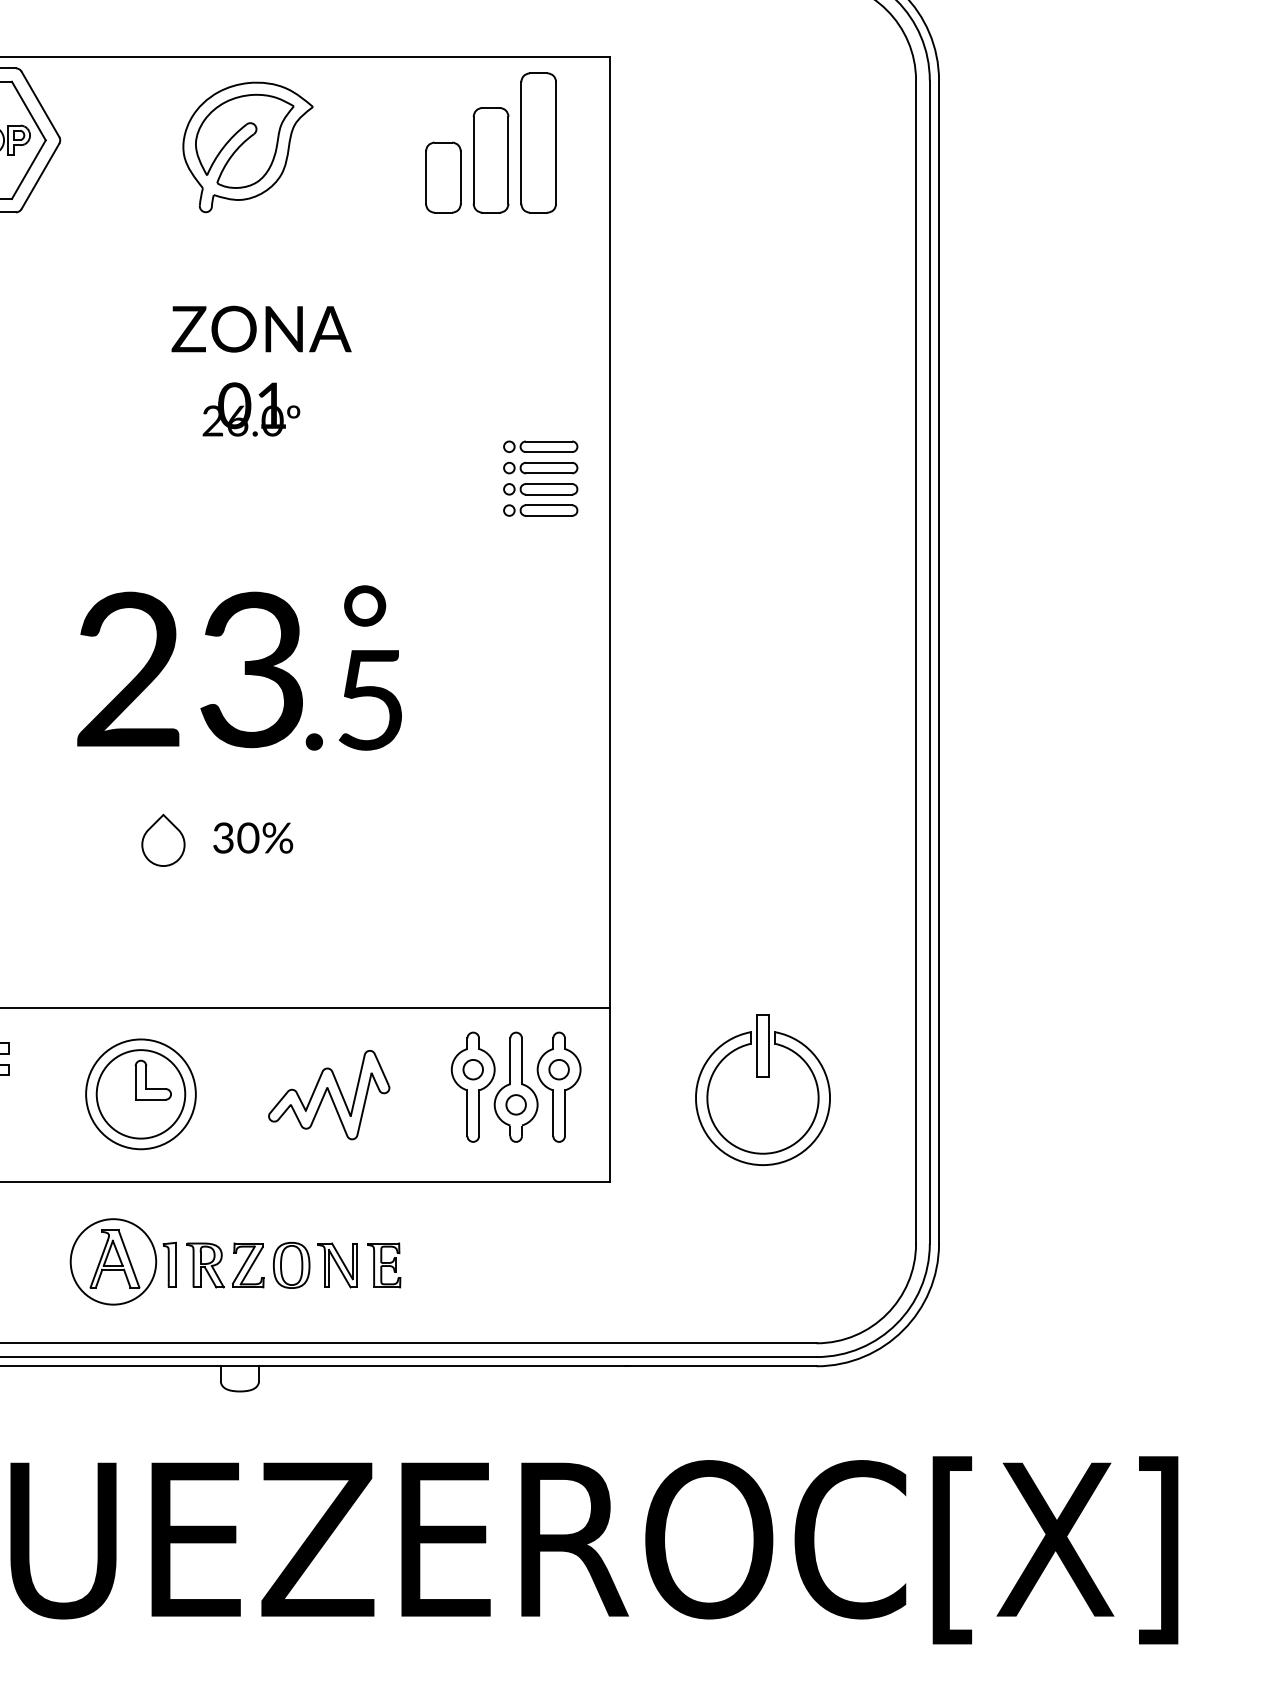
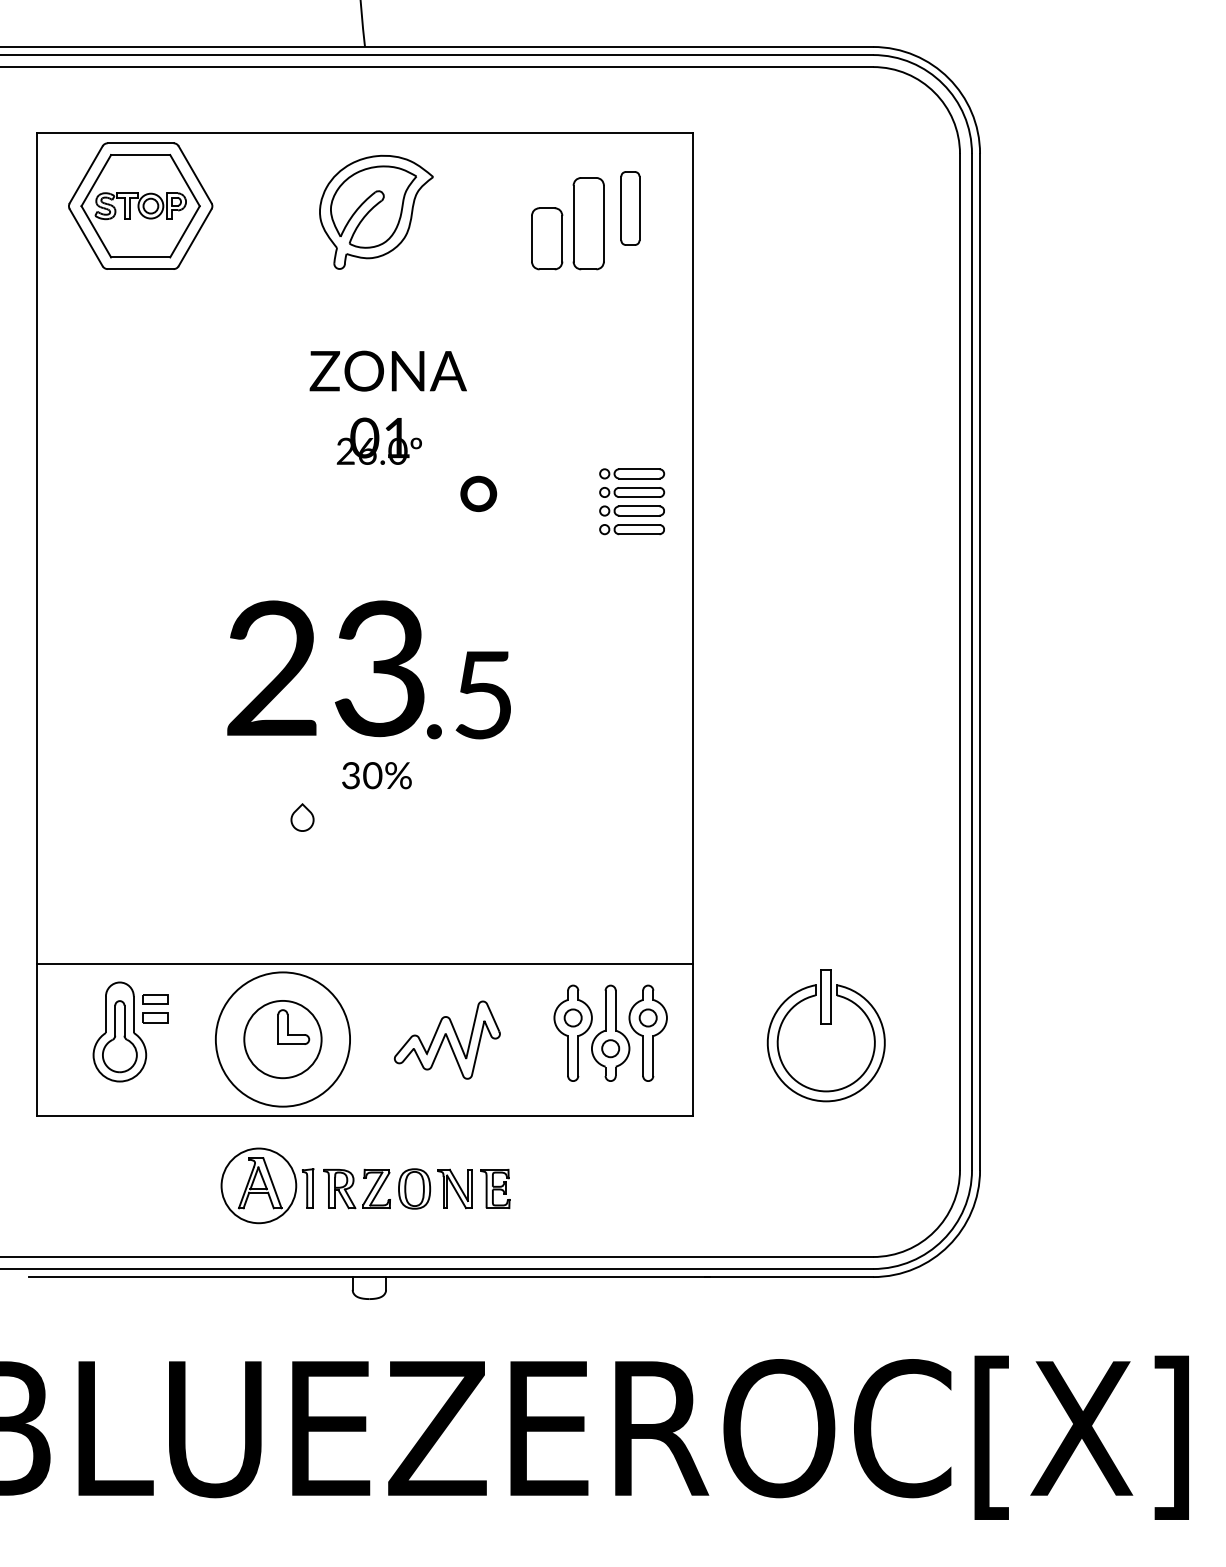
part: (538, 142) -> (630, 208), size x0.6
text: (364, 605) -> (478, 493), moved
text: (252, 837) -> (376, 775), moved
part: (163, 840) -> (302, 817), size x0.6
circle: (140, 1094) -> (282, 1039), size x1.4

